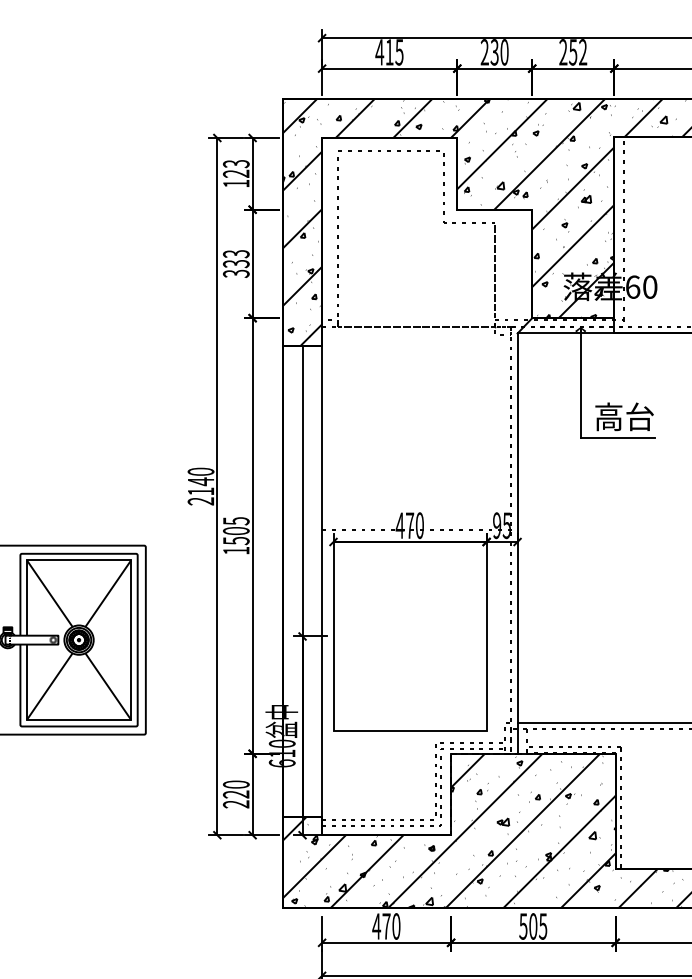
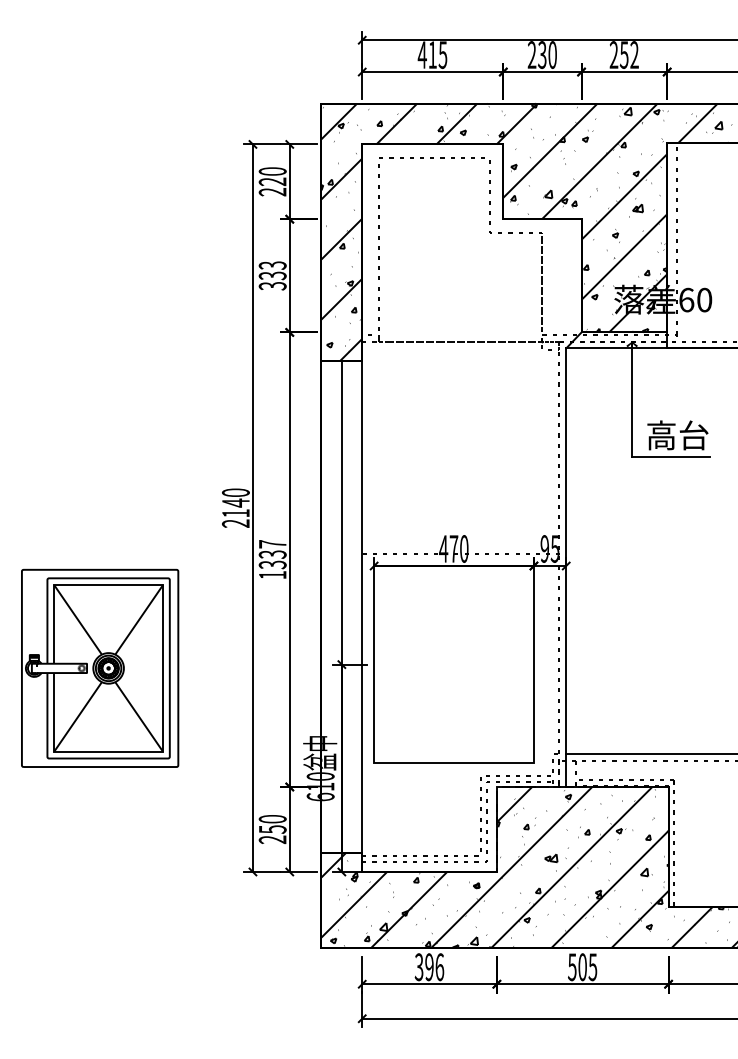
text: (236, 173) -> (272, 181), 123 -> 220
text: (236, 530) -> (272, 554), 1505 -> 1337
text: (236, 794) -> (272, 829), 220 -> 250
text: (386, 926) -> (429, 967), 470 -> 396

